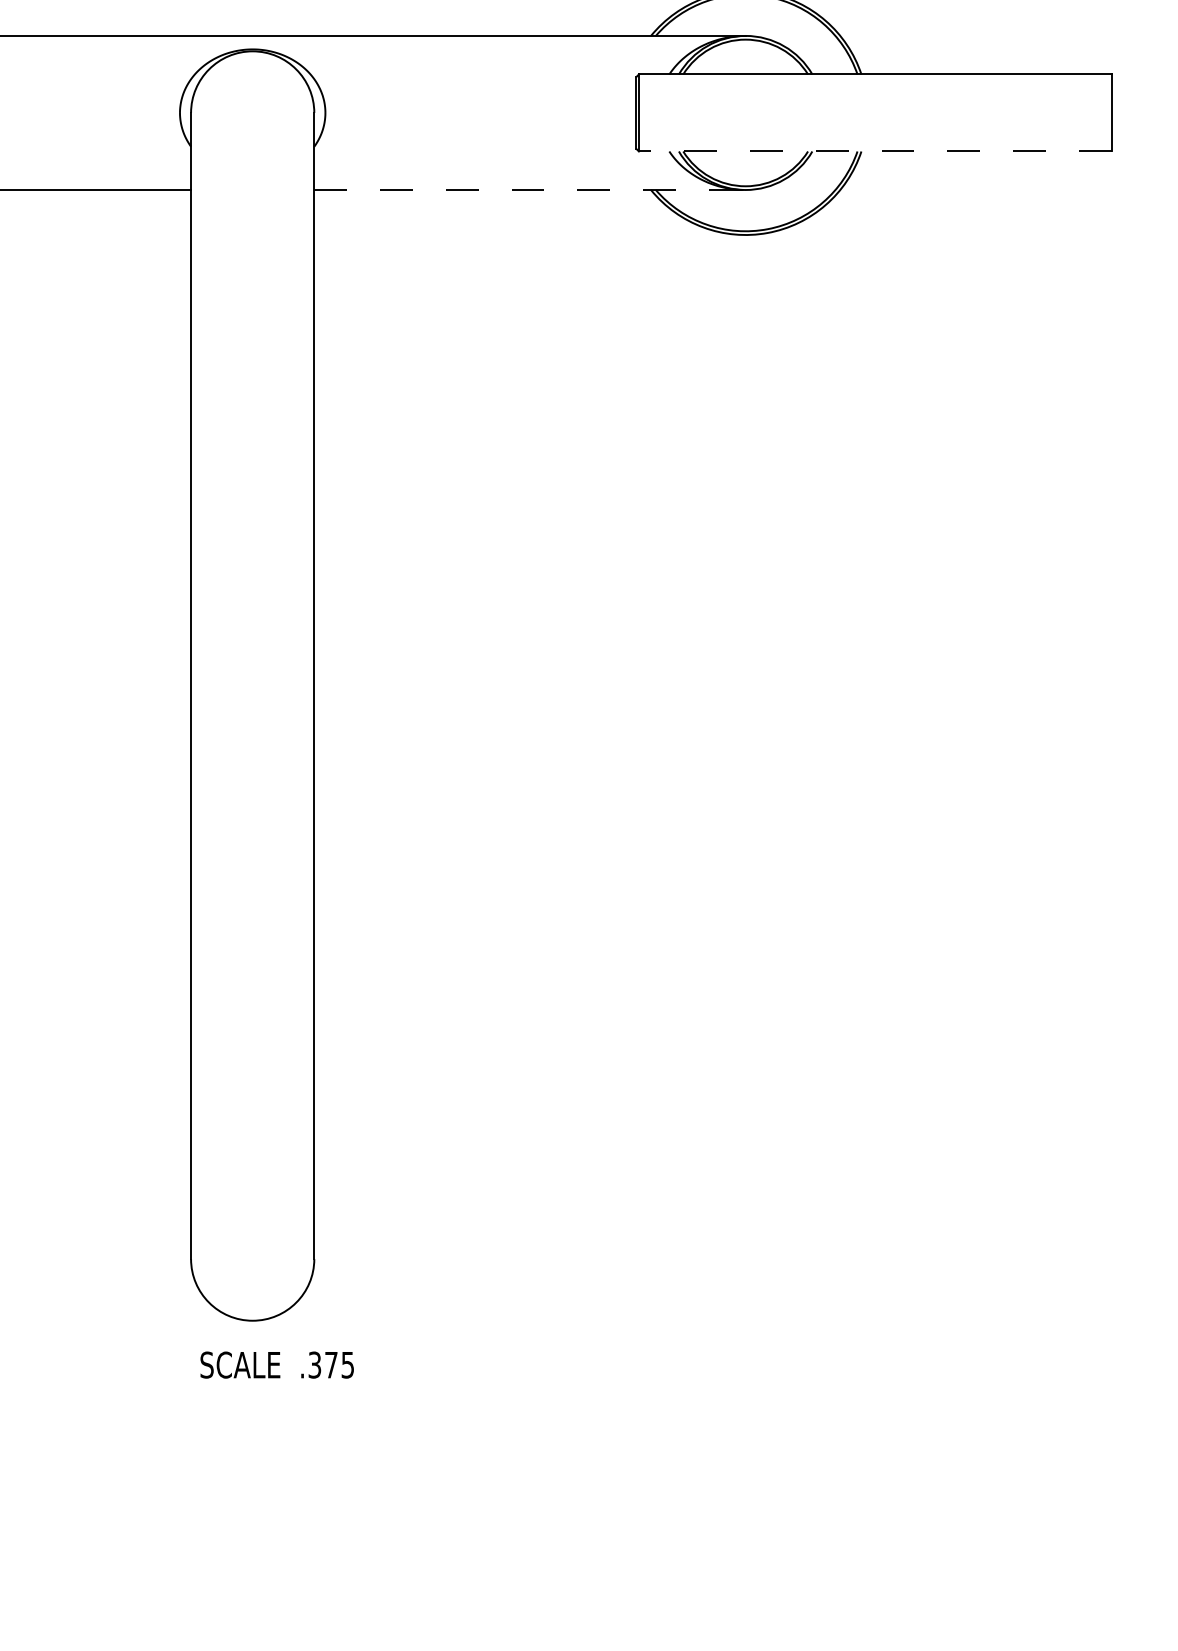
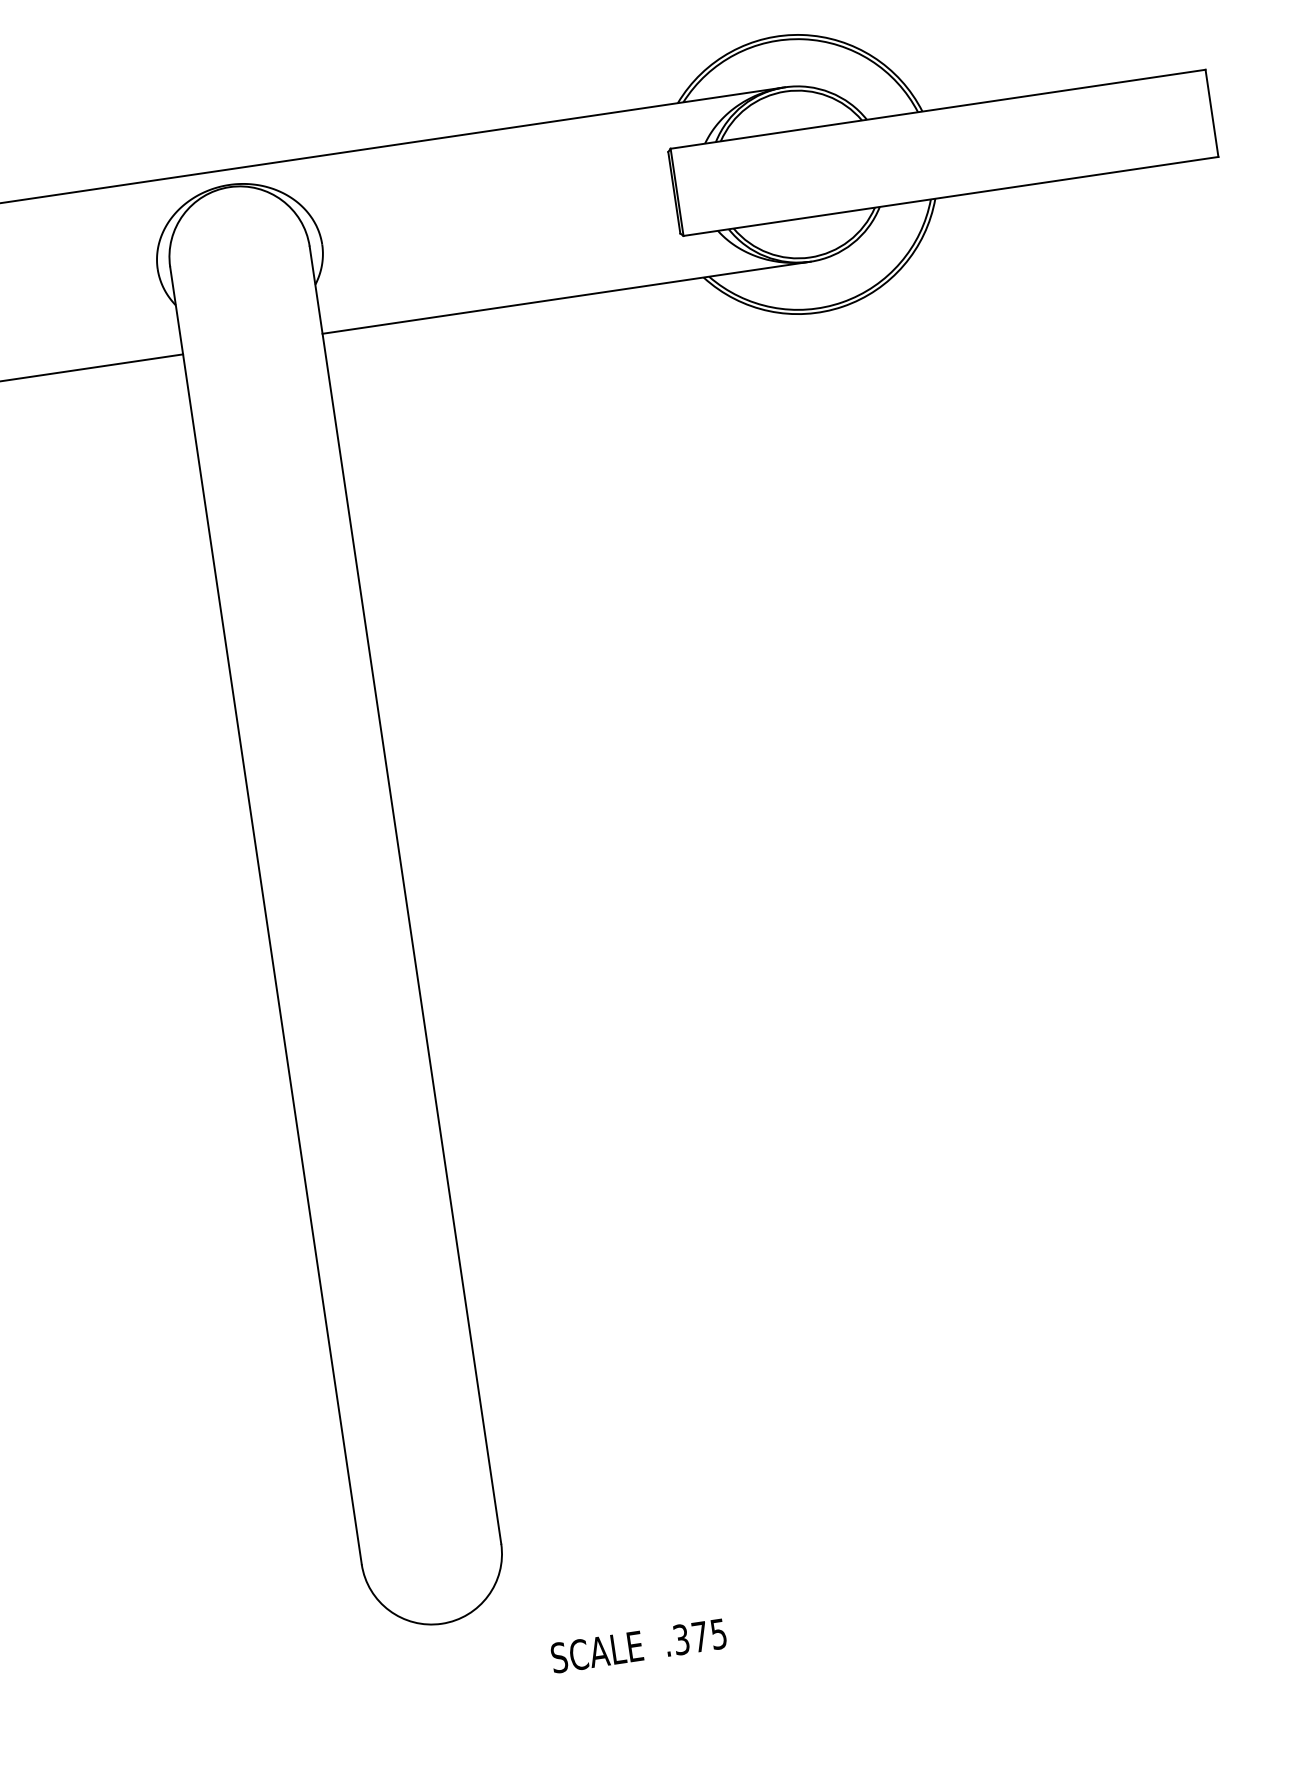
line: (874, 151) -> (950, 196), dashed -> solid
line: (529, 190) -> (566, 298), dashed -> solid
text: (276, 1364) -> (637, 1645), moved

